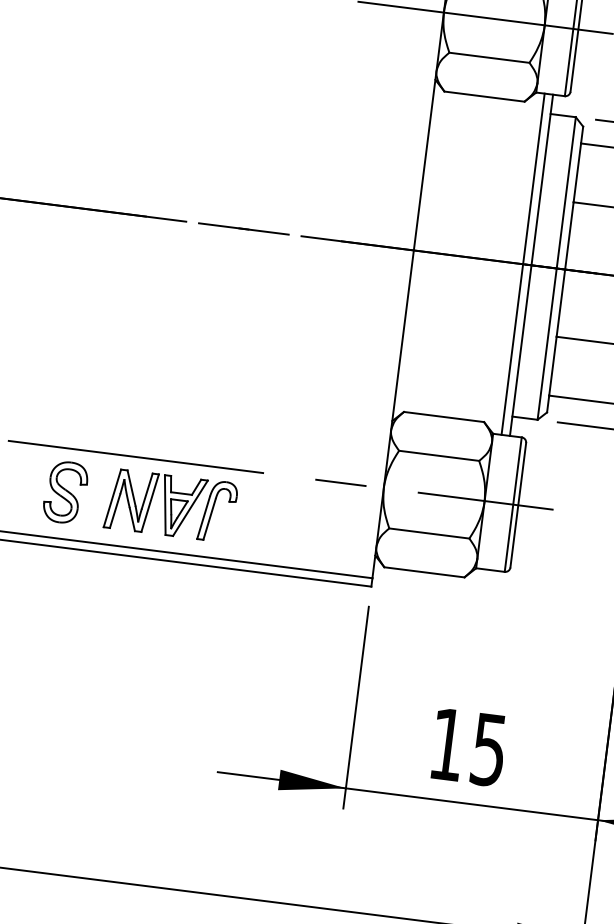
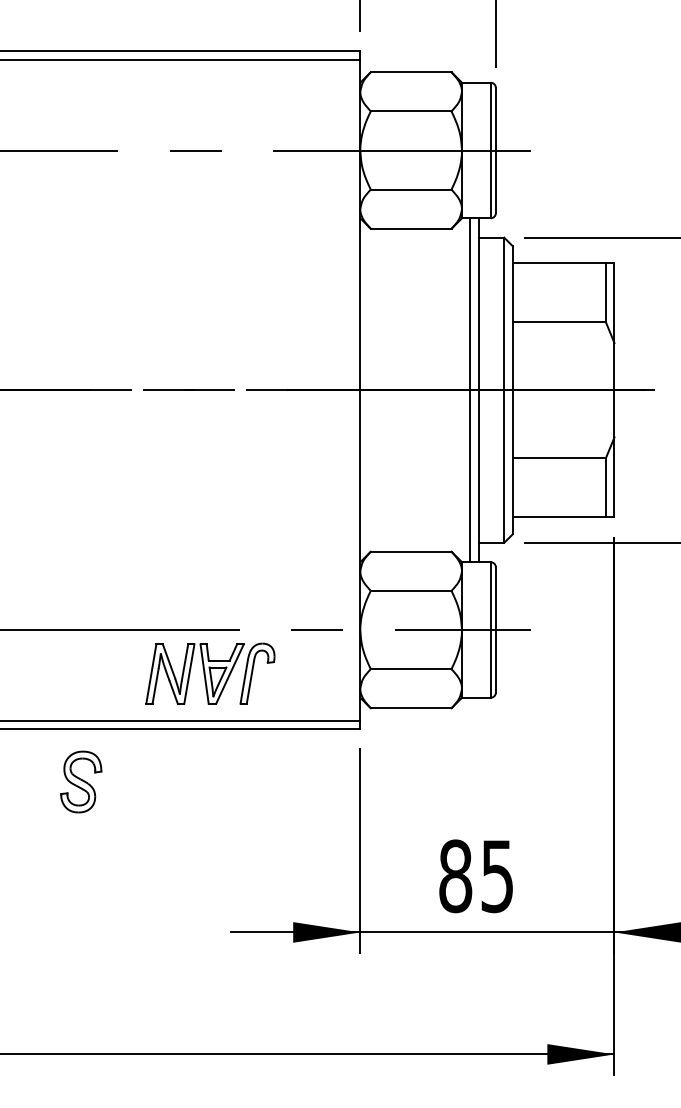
part: (66, 492) -> (81, 781), moved
part: (171, 505) -> (210, 673), moved
text: (447, 744) -> (455, 876), 15 -> 85

